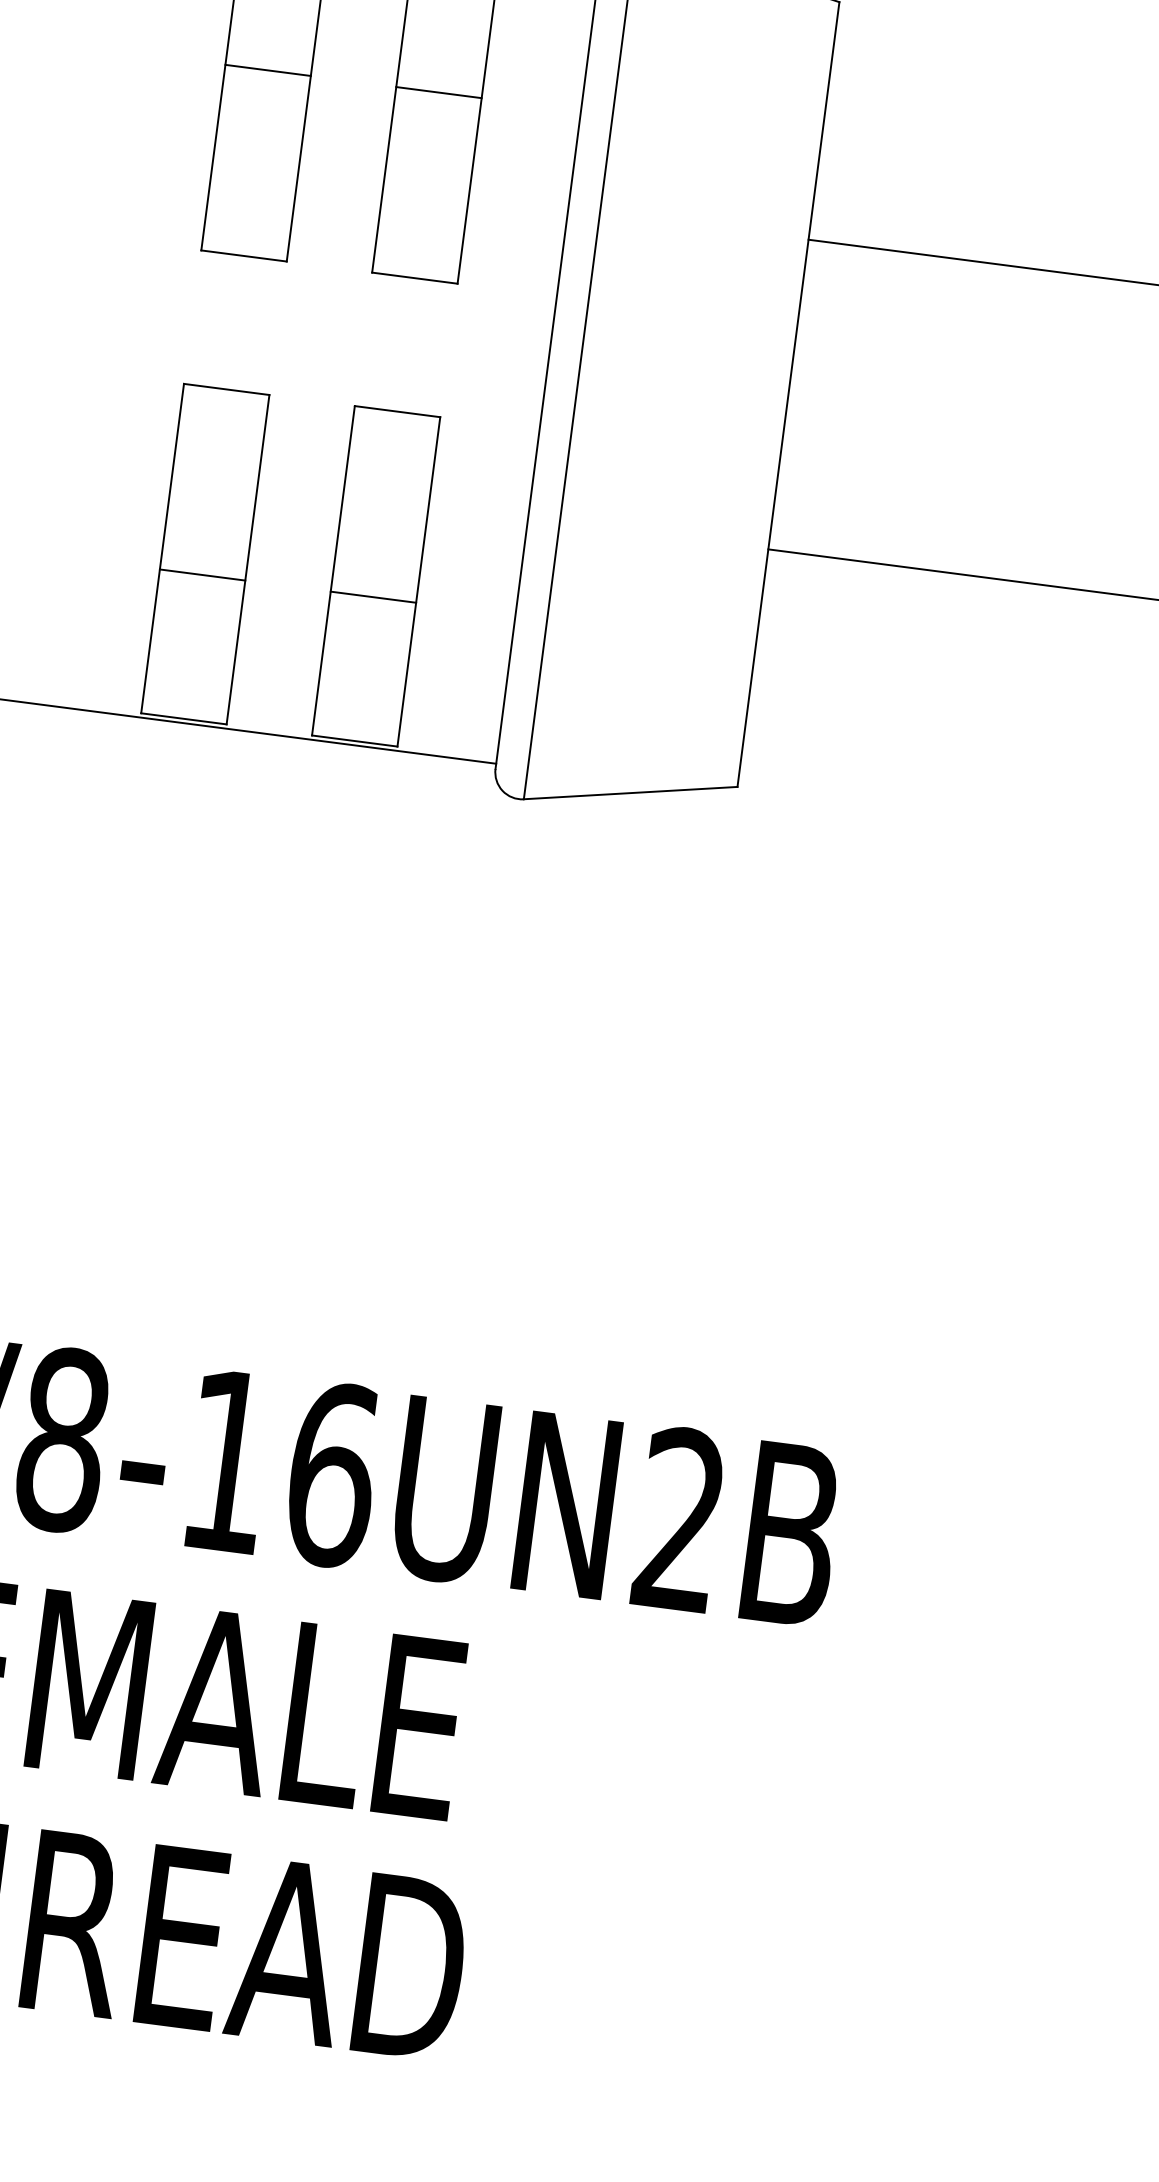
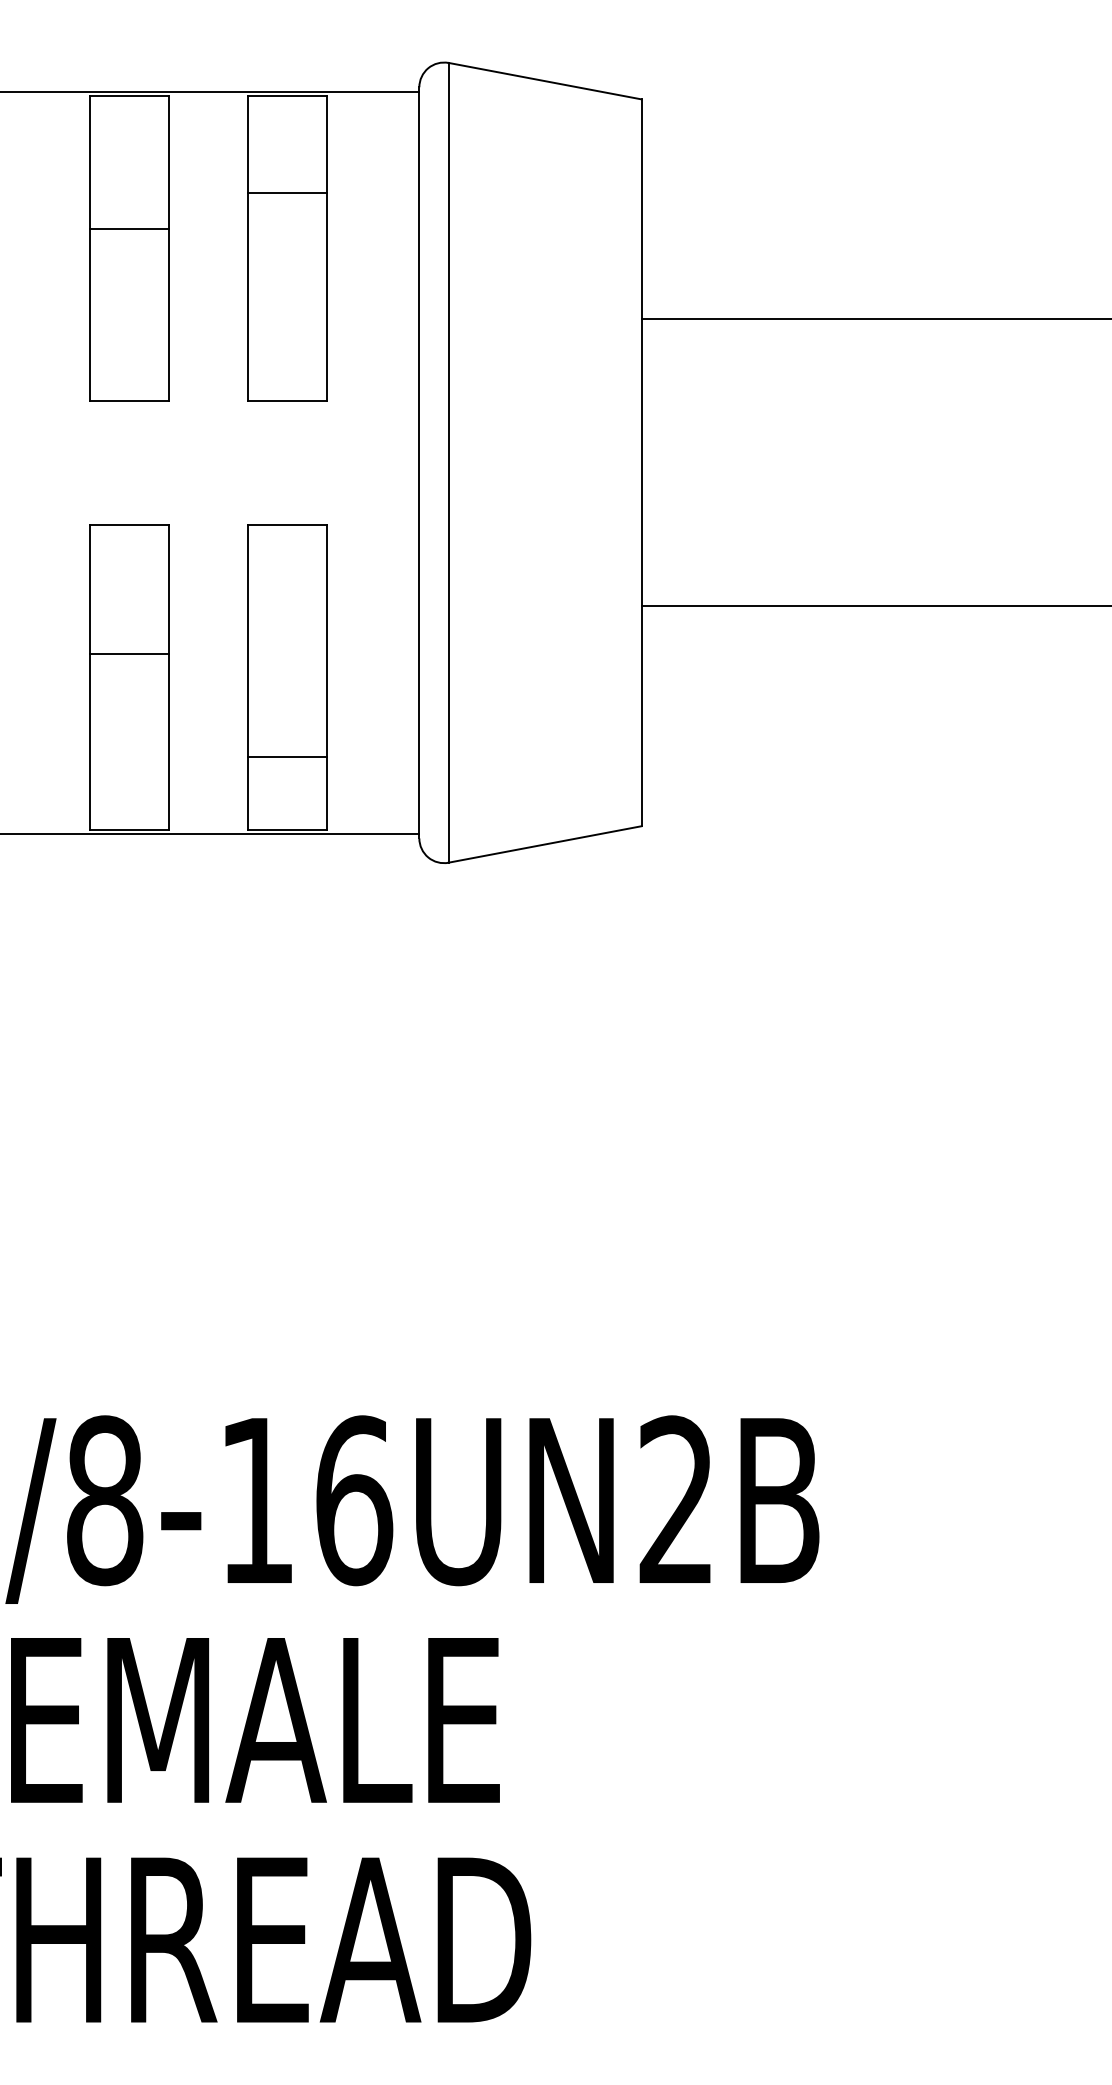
line: (438, 92) -> (287, 193), moved
line: (202, 575) -> (129, 654), moved
line: (373, 597) -> (287, 757), moved

